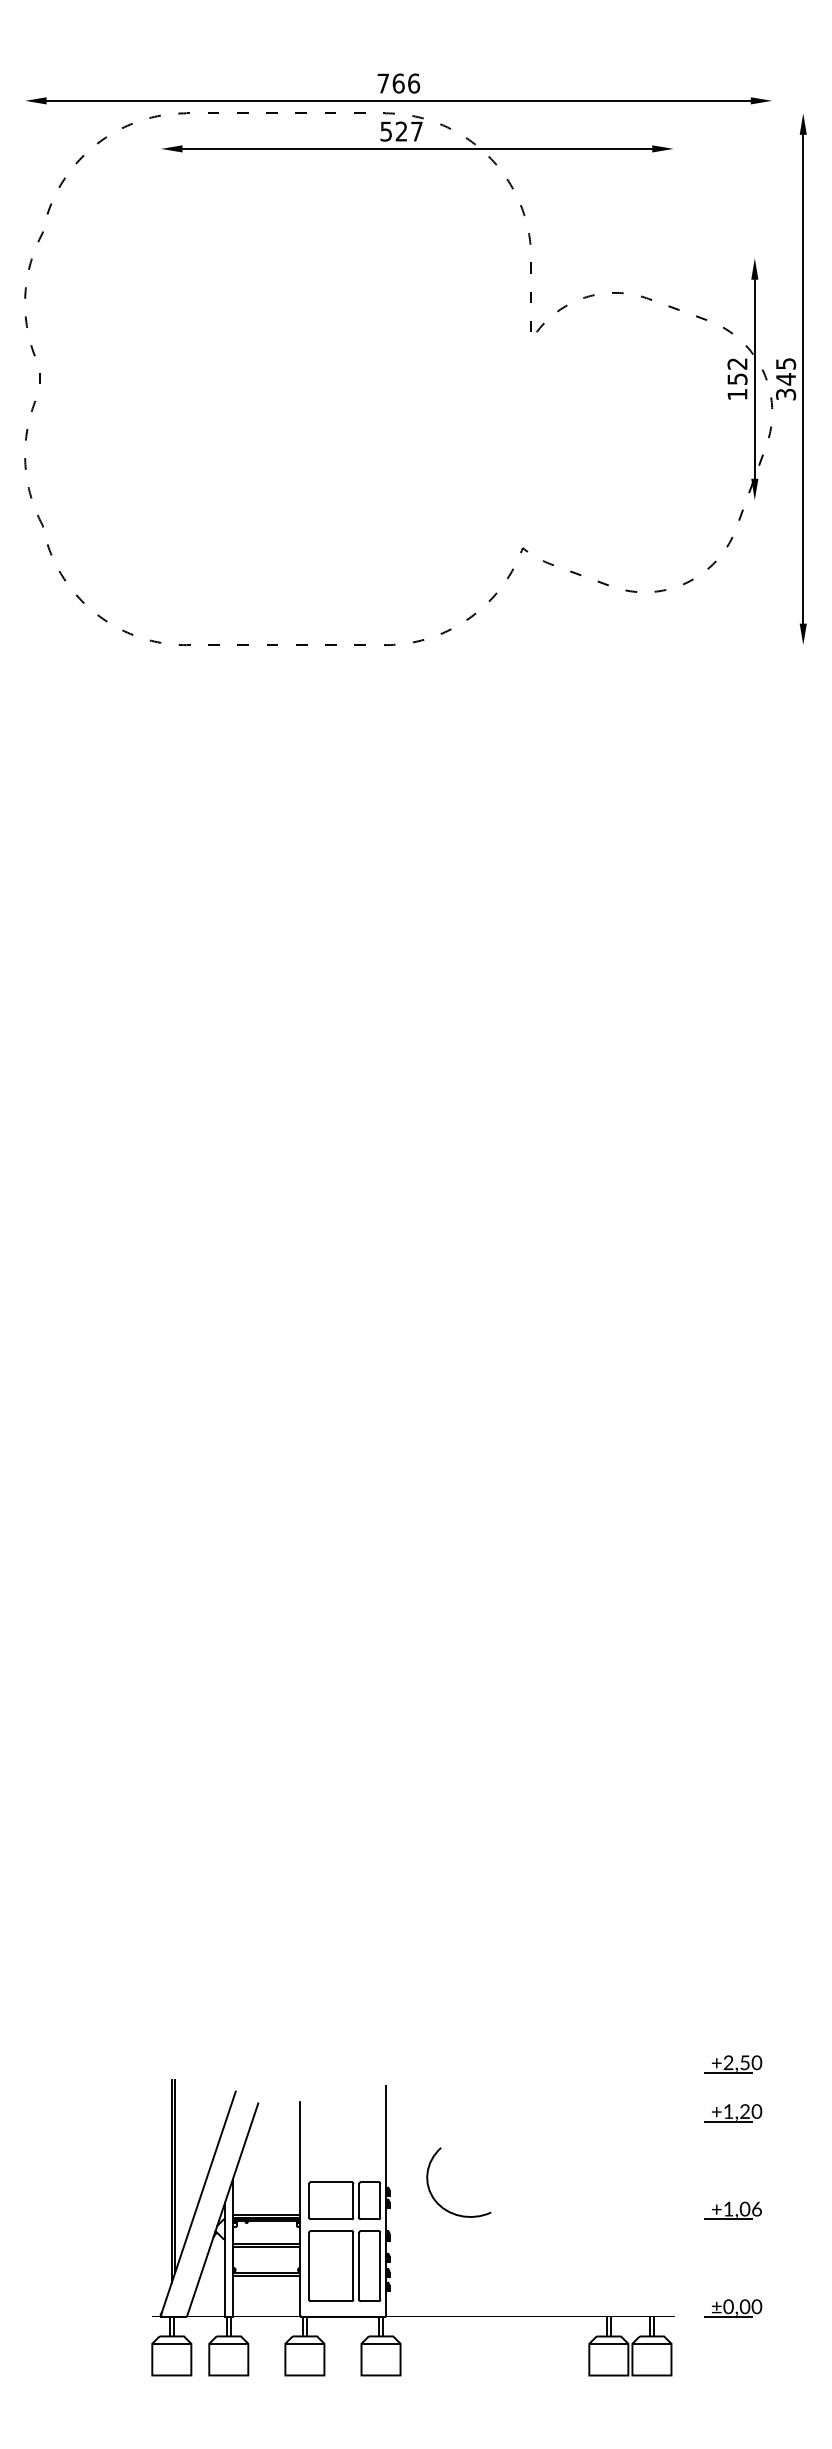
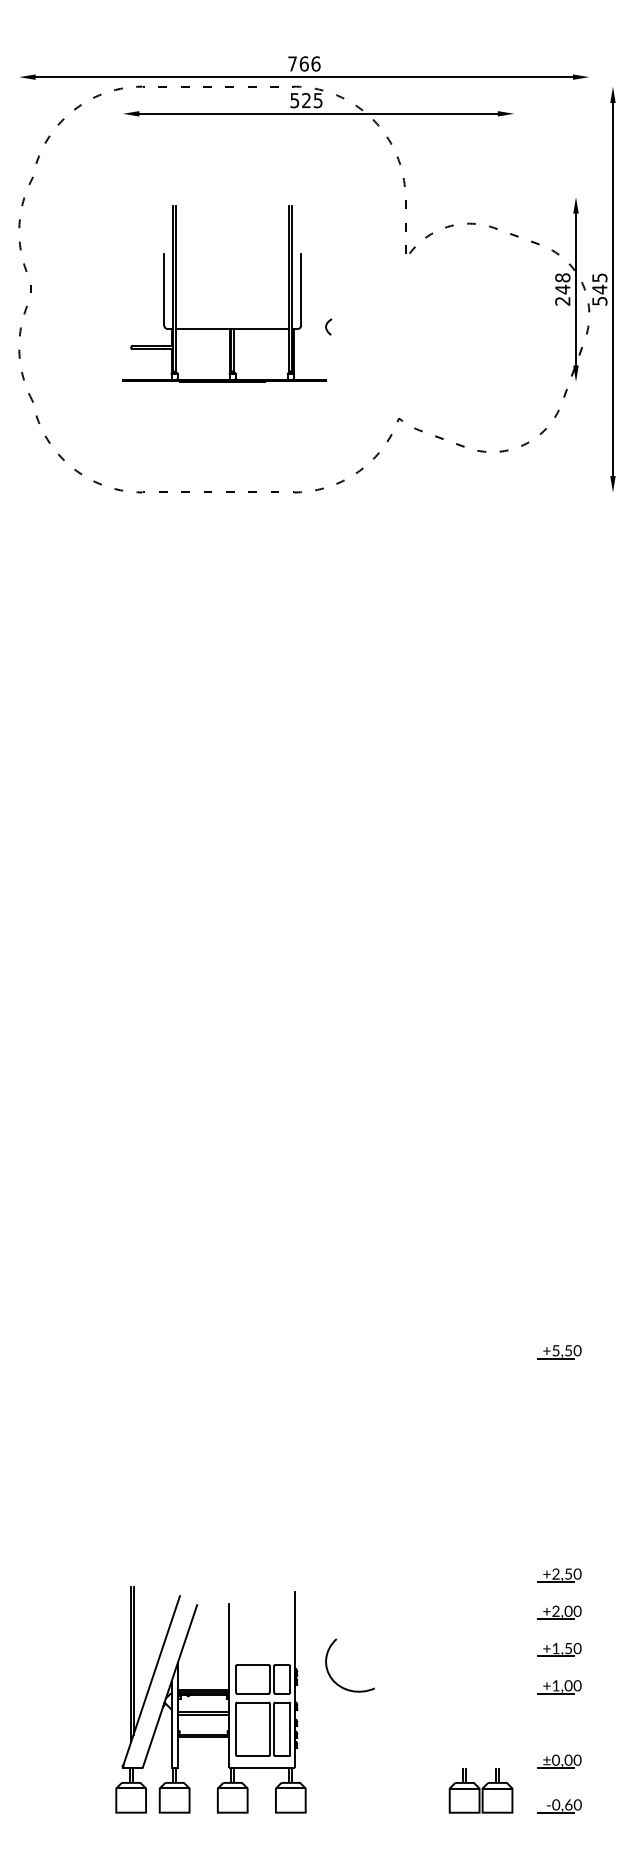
text: (416, 131) -> (317, 100), 527 -> 525
text: (737, 379) -> (562, 289), 152 -> 248
text: (785, 393) -> (599, 300), 345 -> 545
part: (297, 430) -> (227, 328), added
part: (733, 1771) -> (559, 1351), added
text: (736, 2111) -> (562, 1611), +1,20 -> +2,00
part: (733, 2162) -> (559, 1650), added
text: (756, 2208) -> (577, 1685), +1,06 -> +1,00
part: (733, 2366) -> (559, 1805), added

